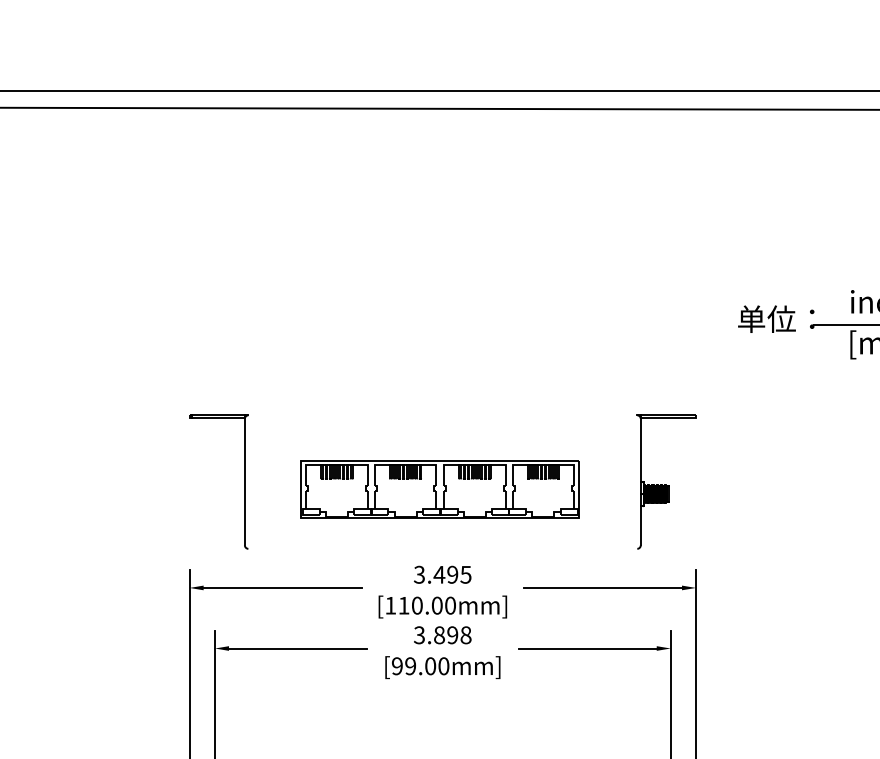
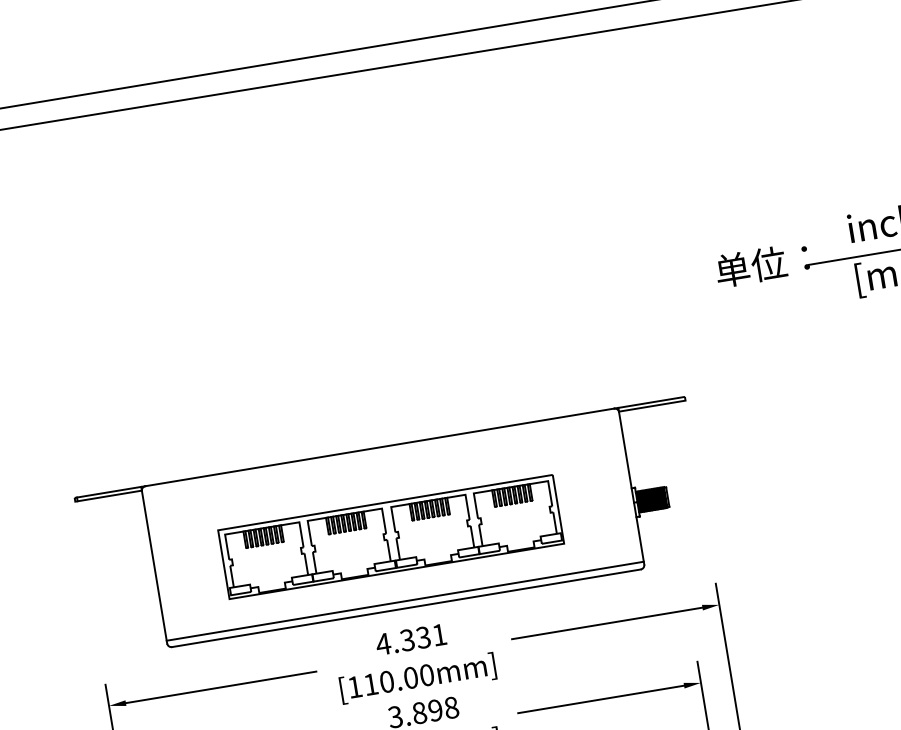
line: (442, 415) -> (379, 447), added
line: (442, 543) -> (404, 601), added
line: (442, 548) -> (405, 607), added
text: (442, 574) -> (411, 639), 3.495 -> 4.331

